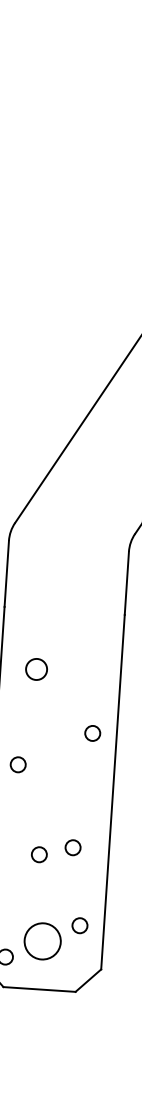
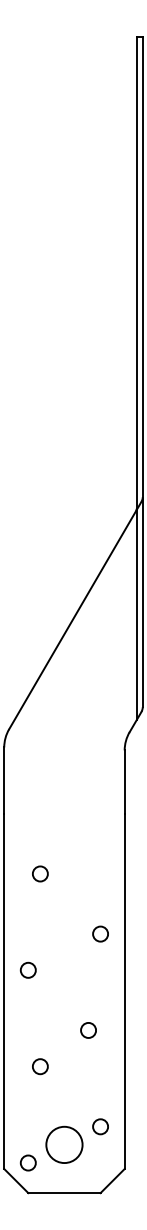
circle: (36, 669) -> (40, 873), size x0.71
circle: (73, 847) -> (88, 1030), moved
circle: (39, 854) -> (40, 1066), moved

